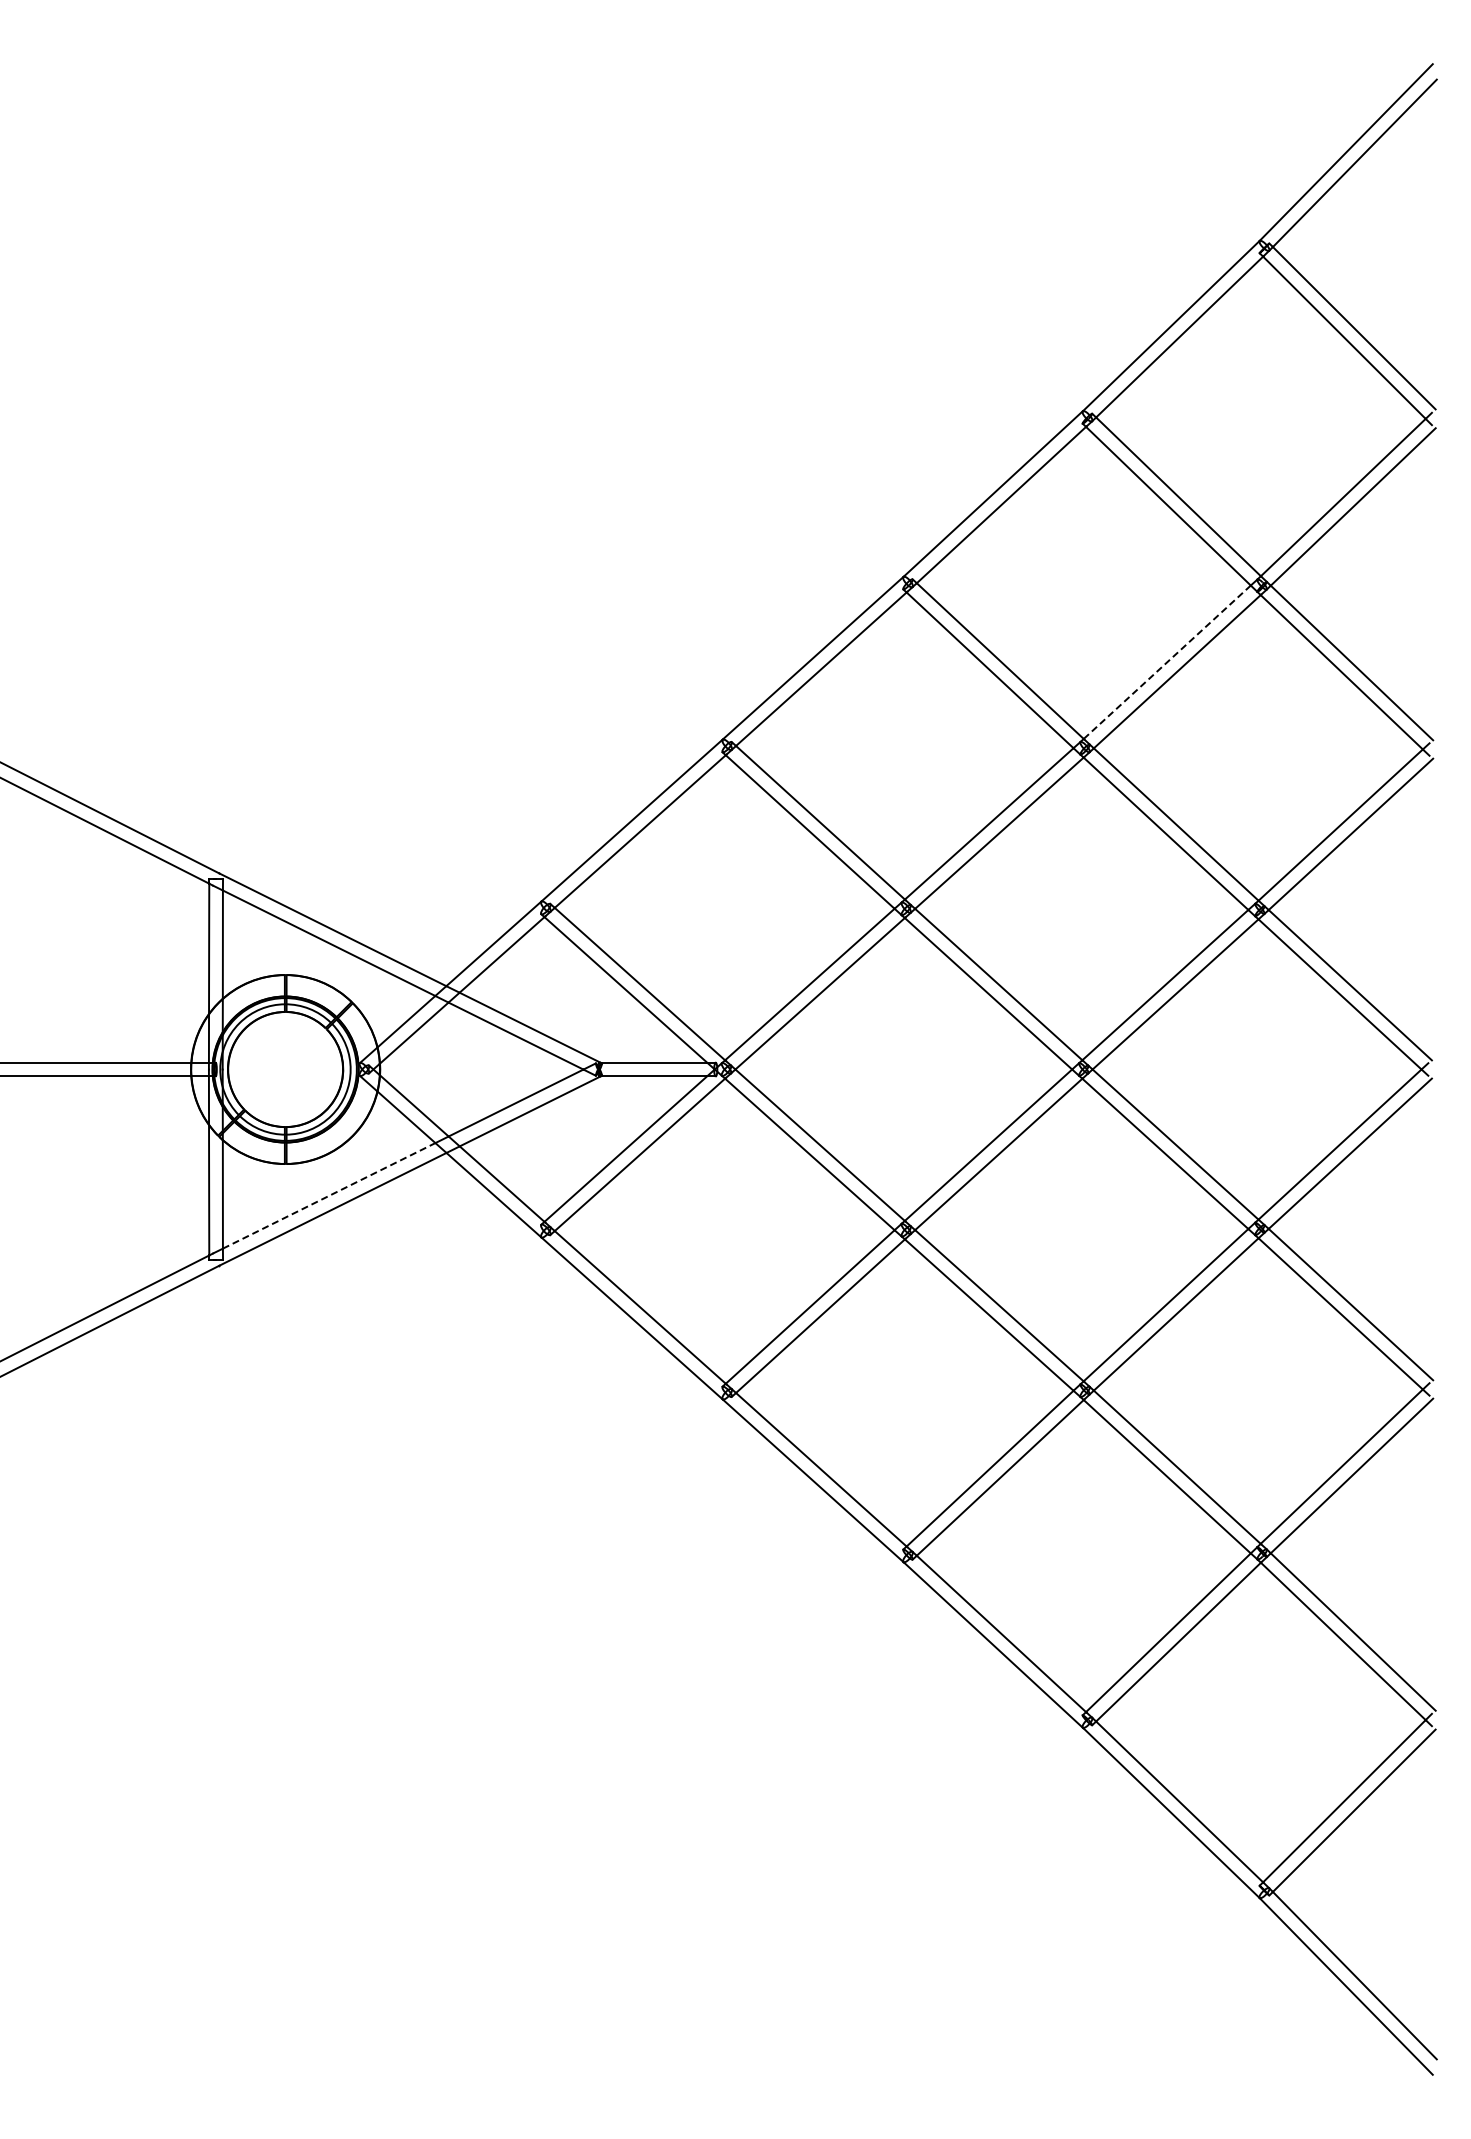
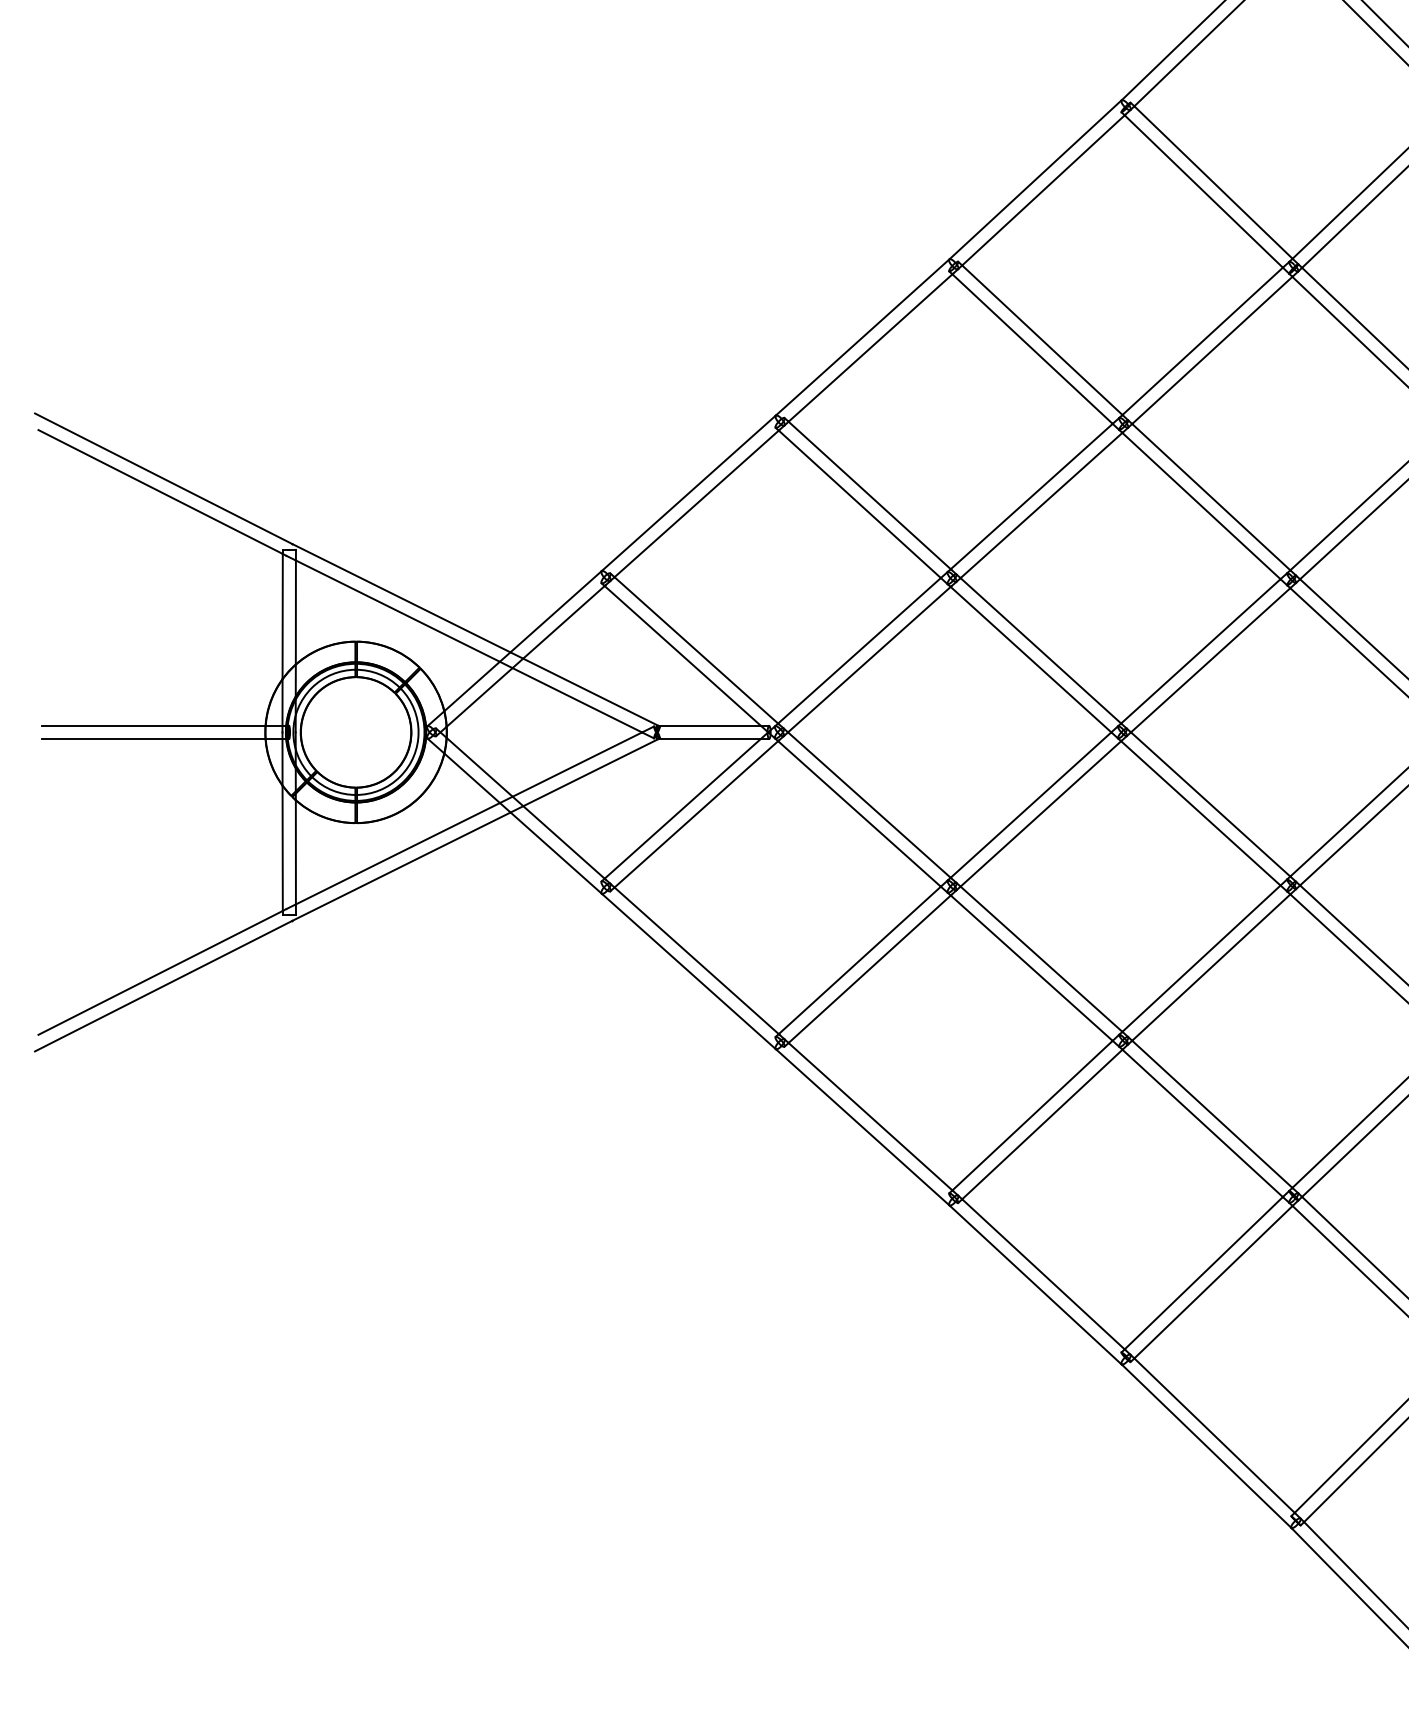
line: (1167, 661) -> (1202, 340), dashed -> solid
line: (329, 1195) -> (398, 853), dashed -> solid

